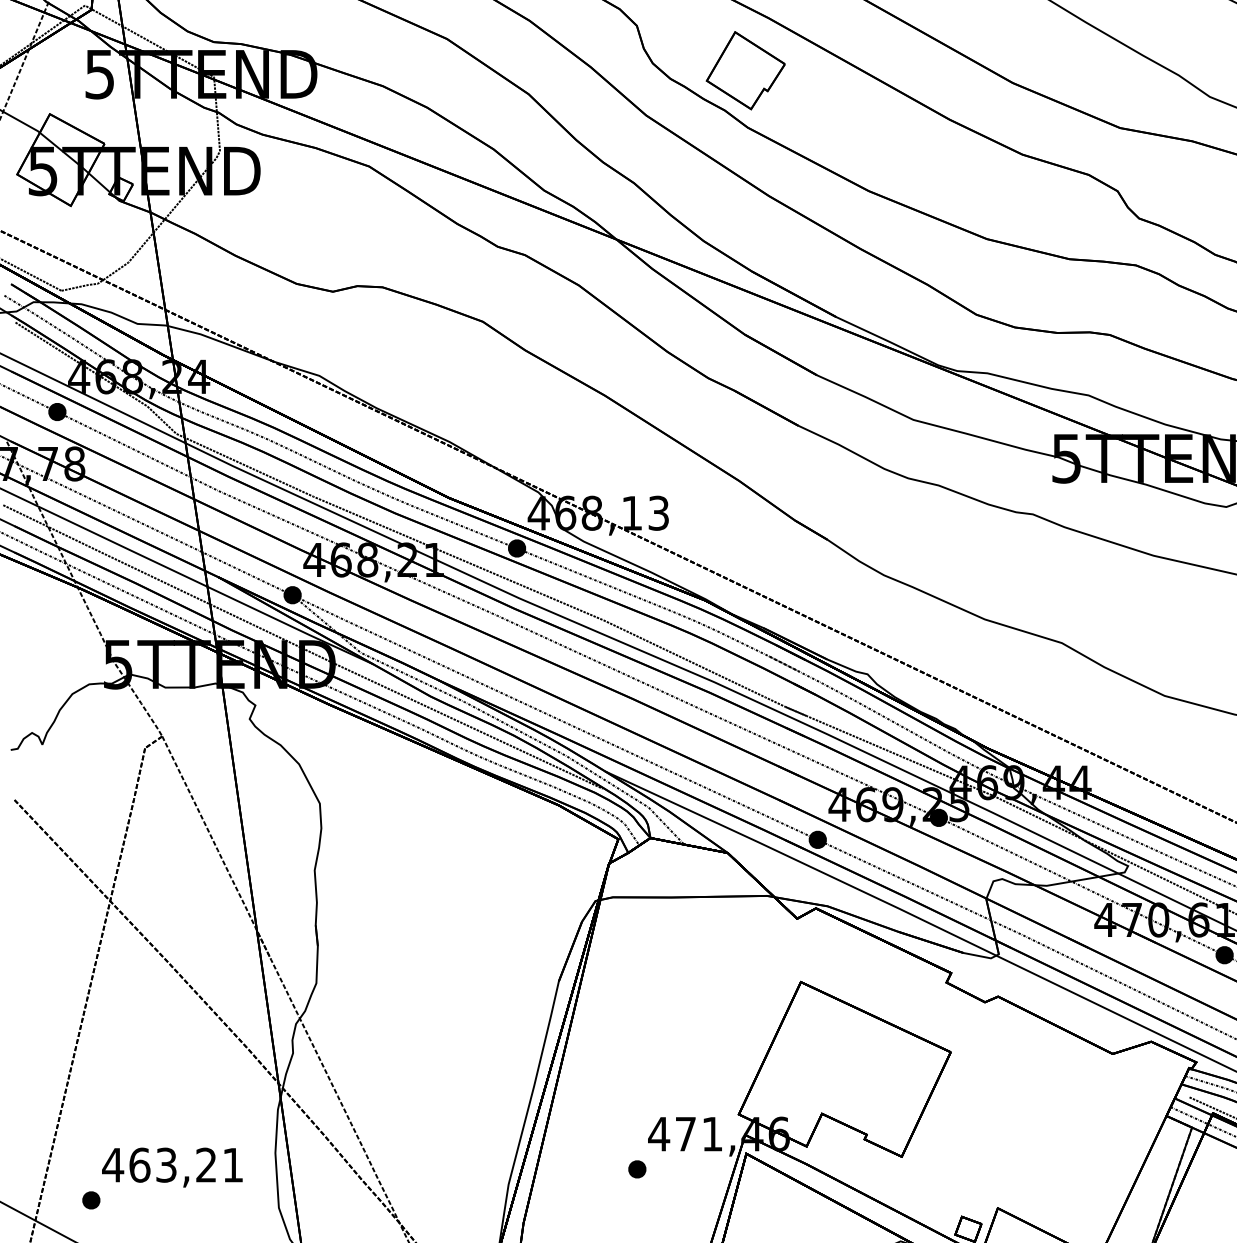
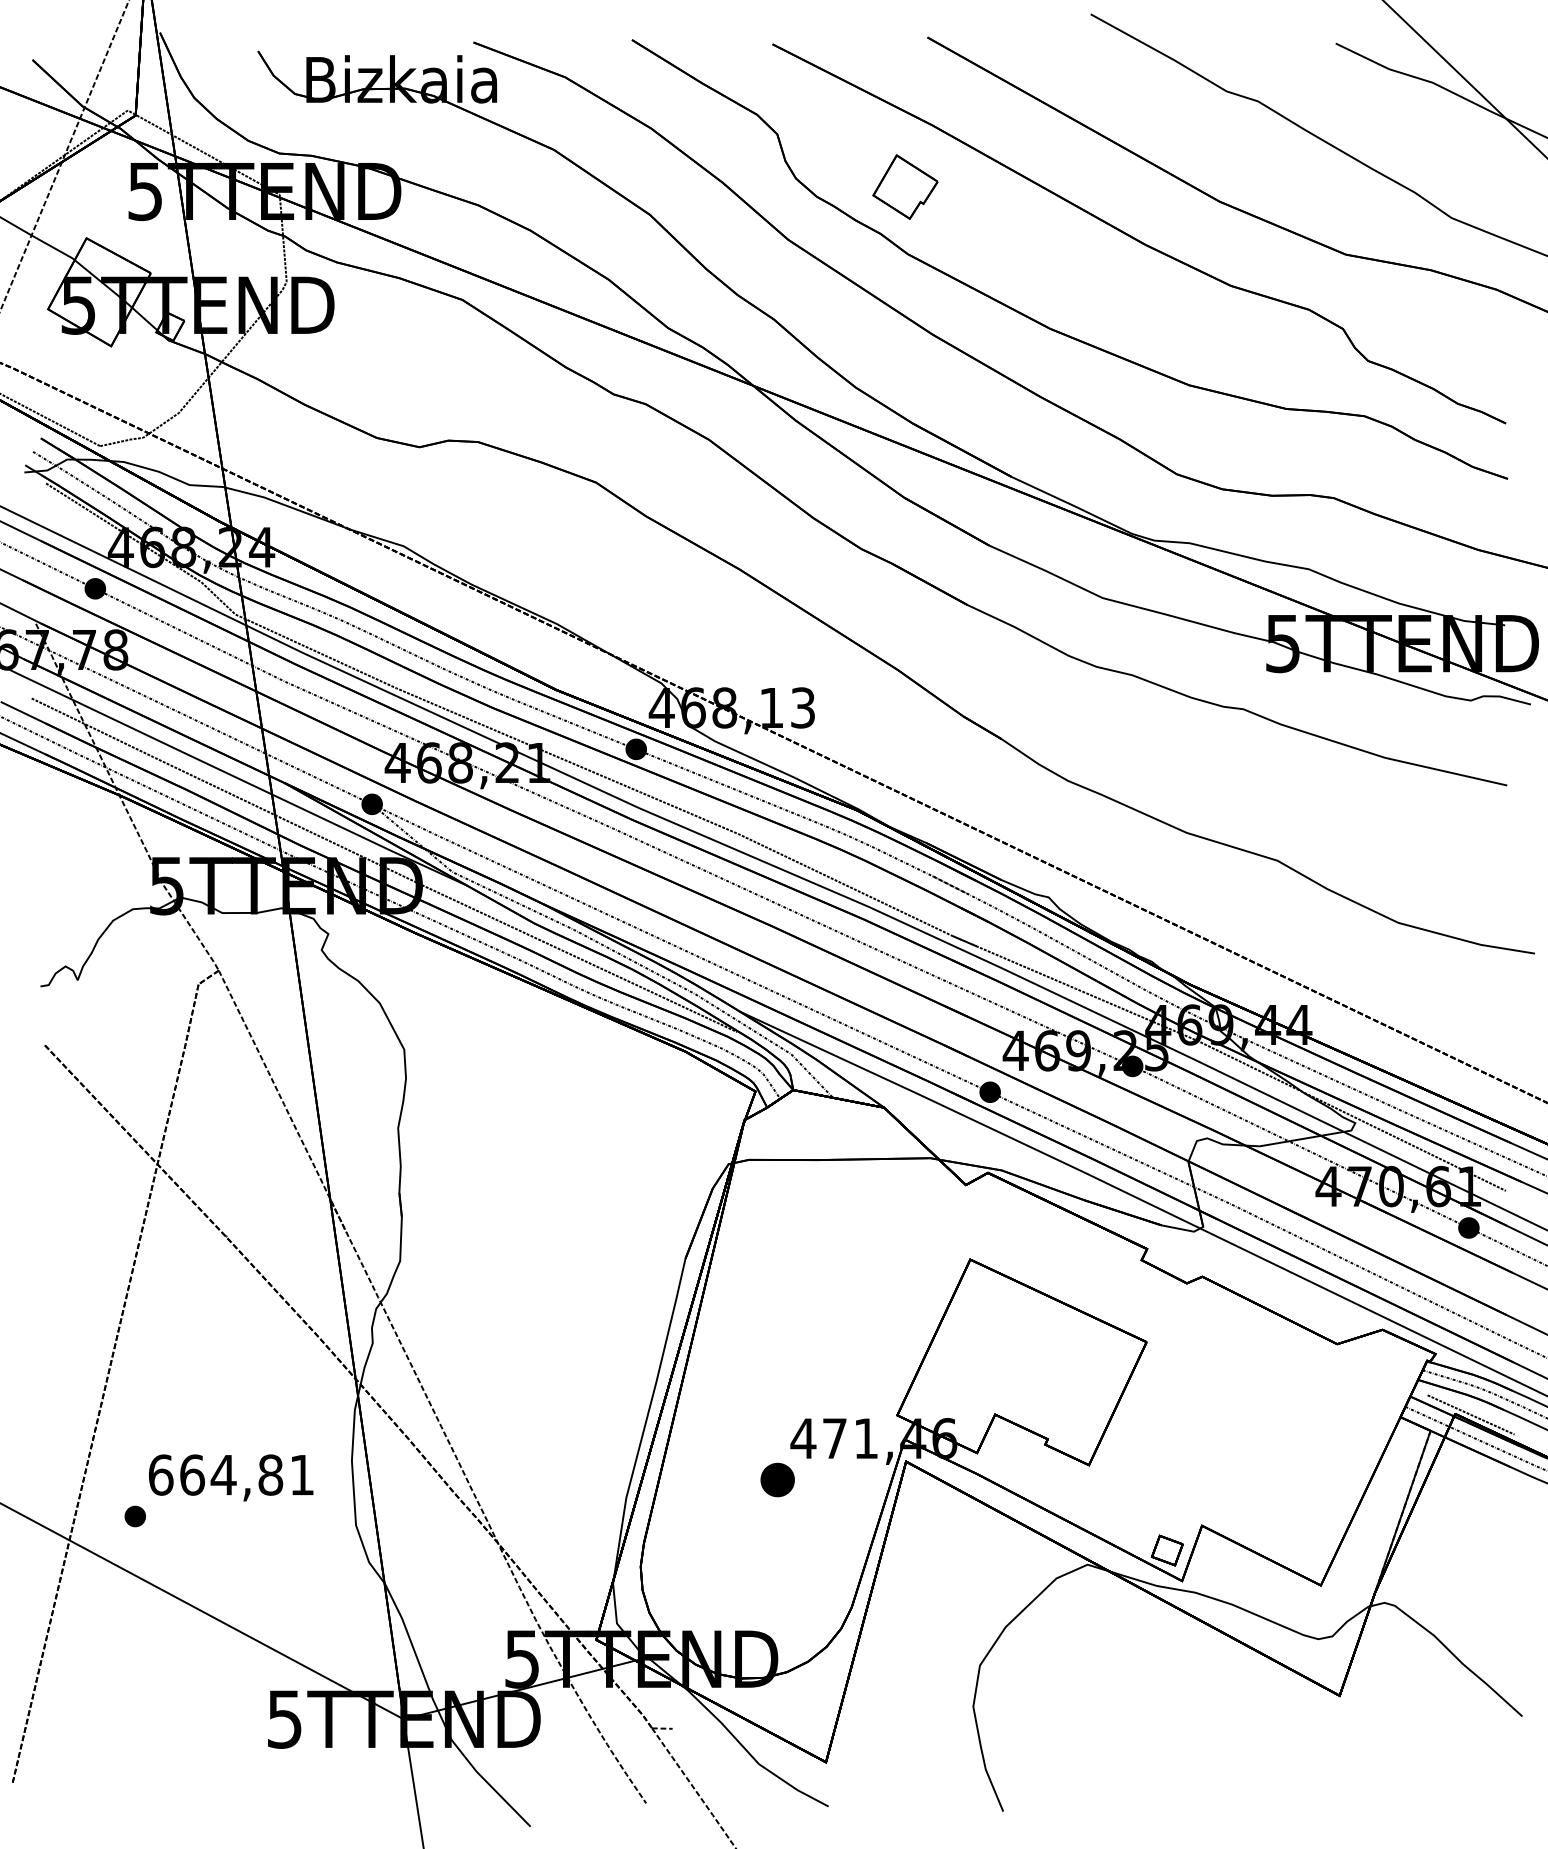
part: (745, 70) -> (905, 186), size x0.7
text: (159, 1164) -> (215, 1474), 463,21 -> 664,81
part: (637, 1168) -> (777, 1479), size x1.6

